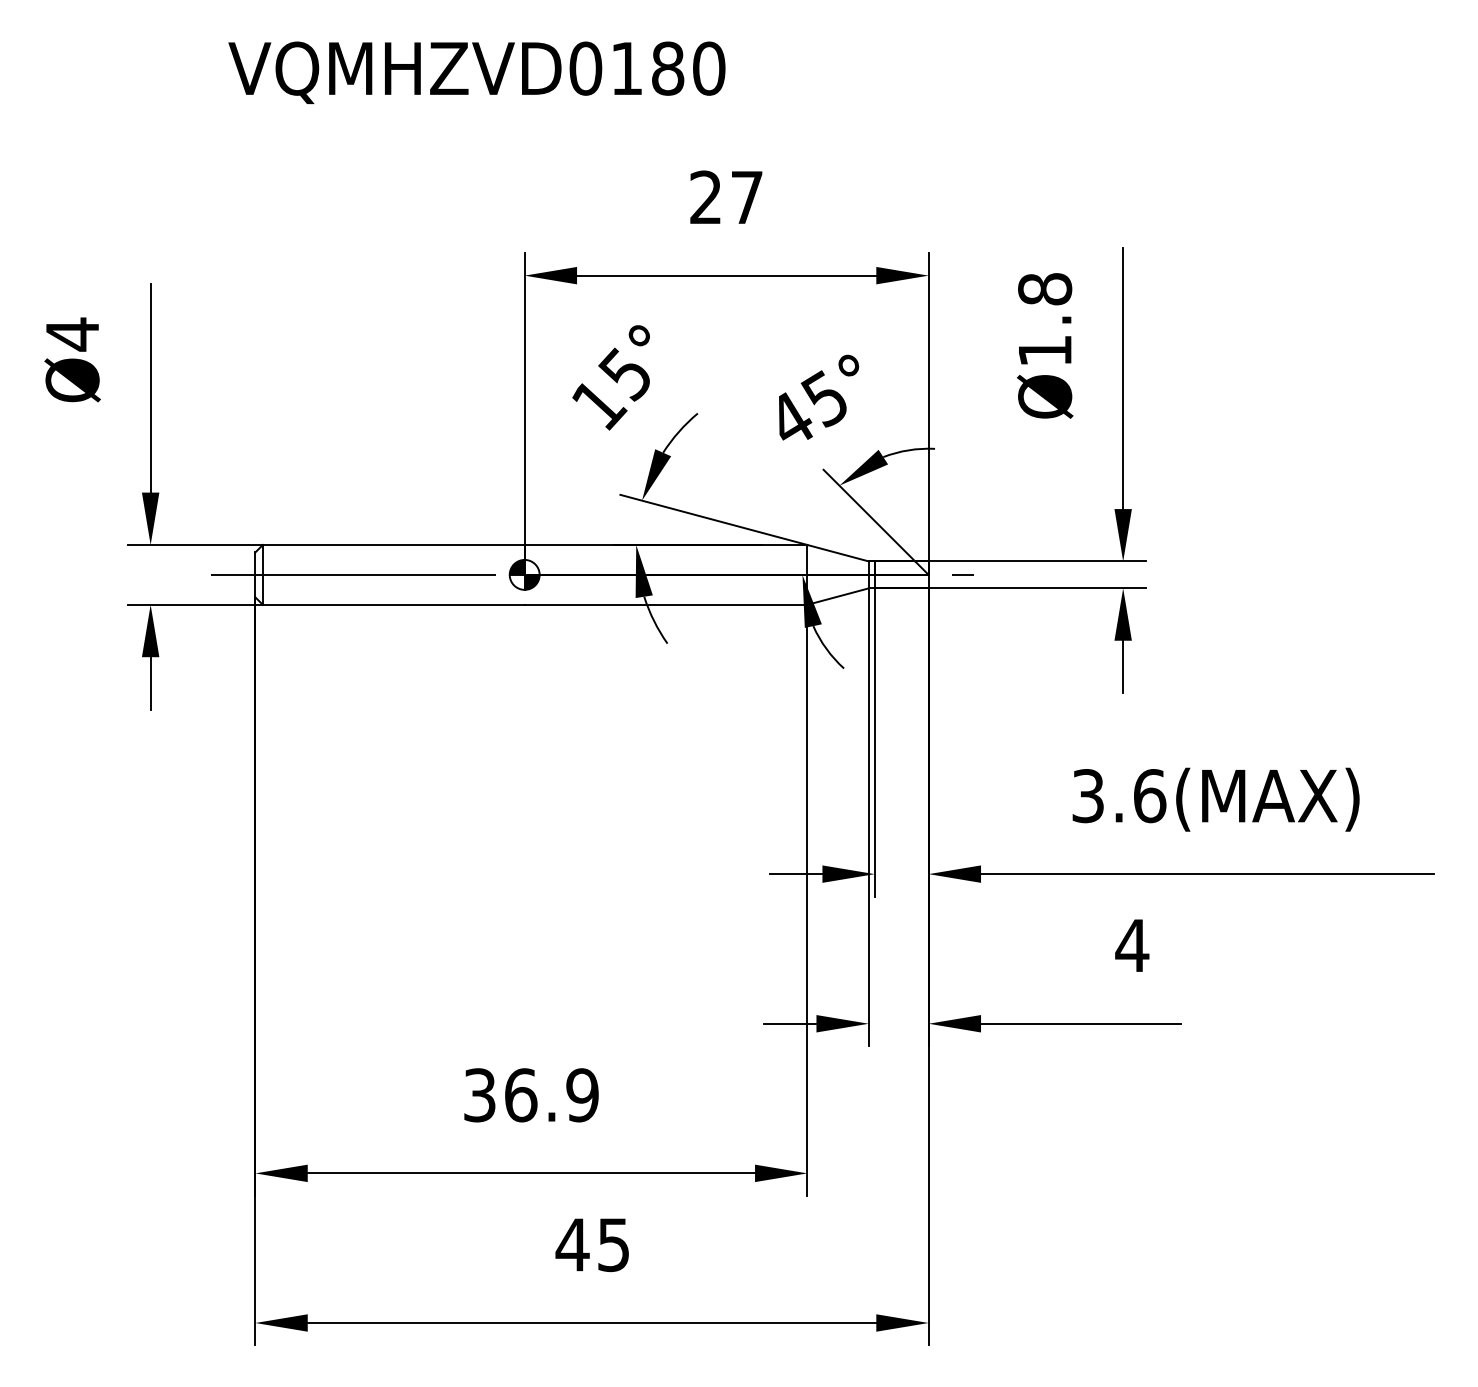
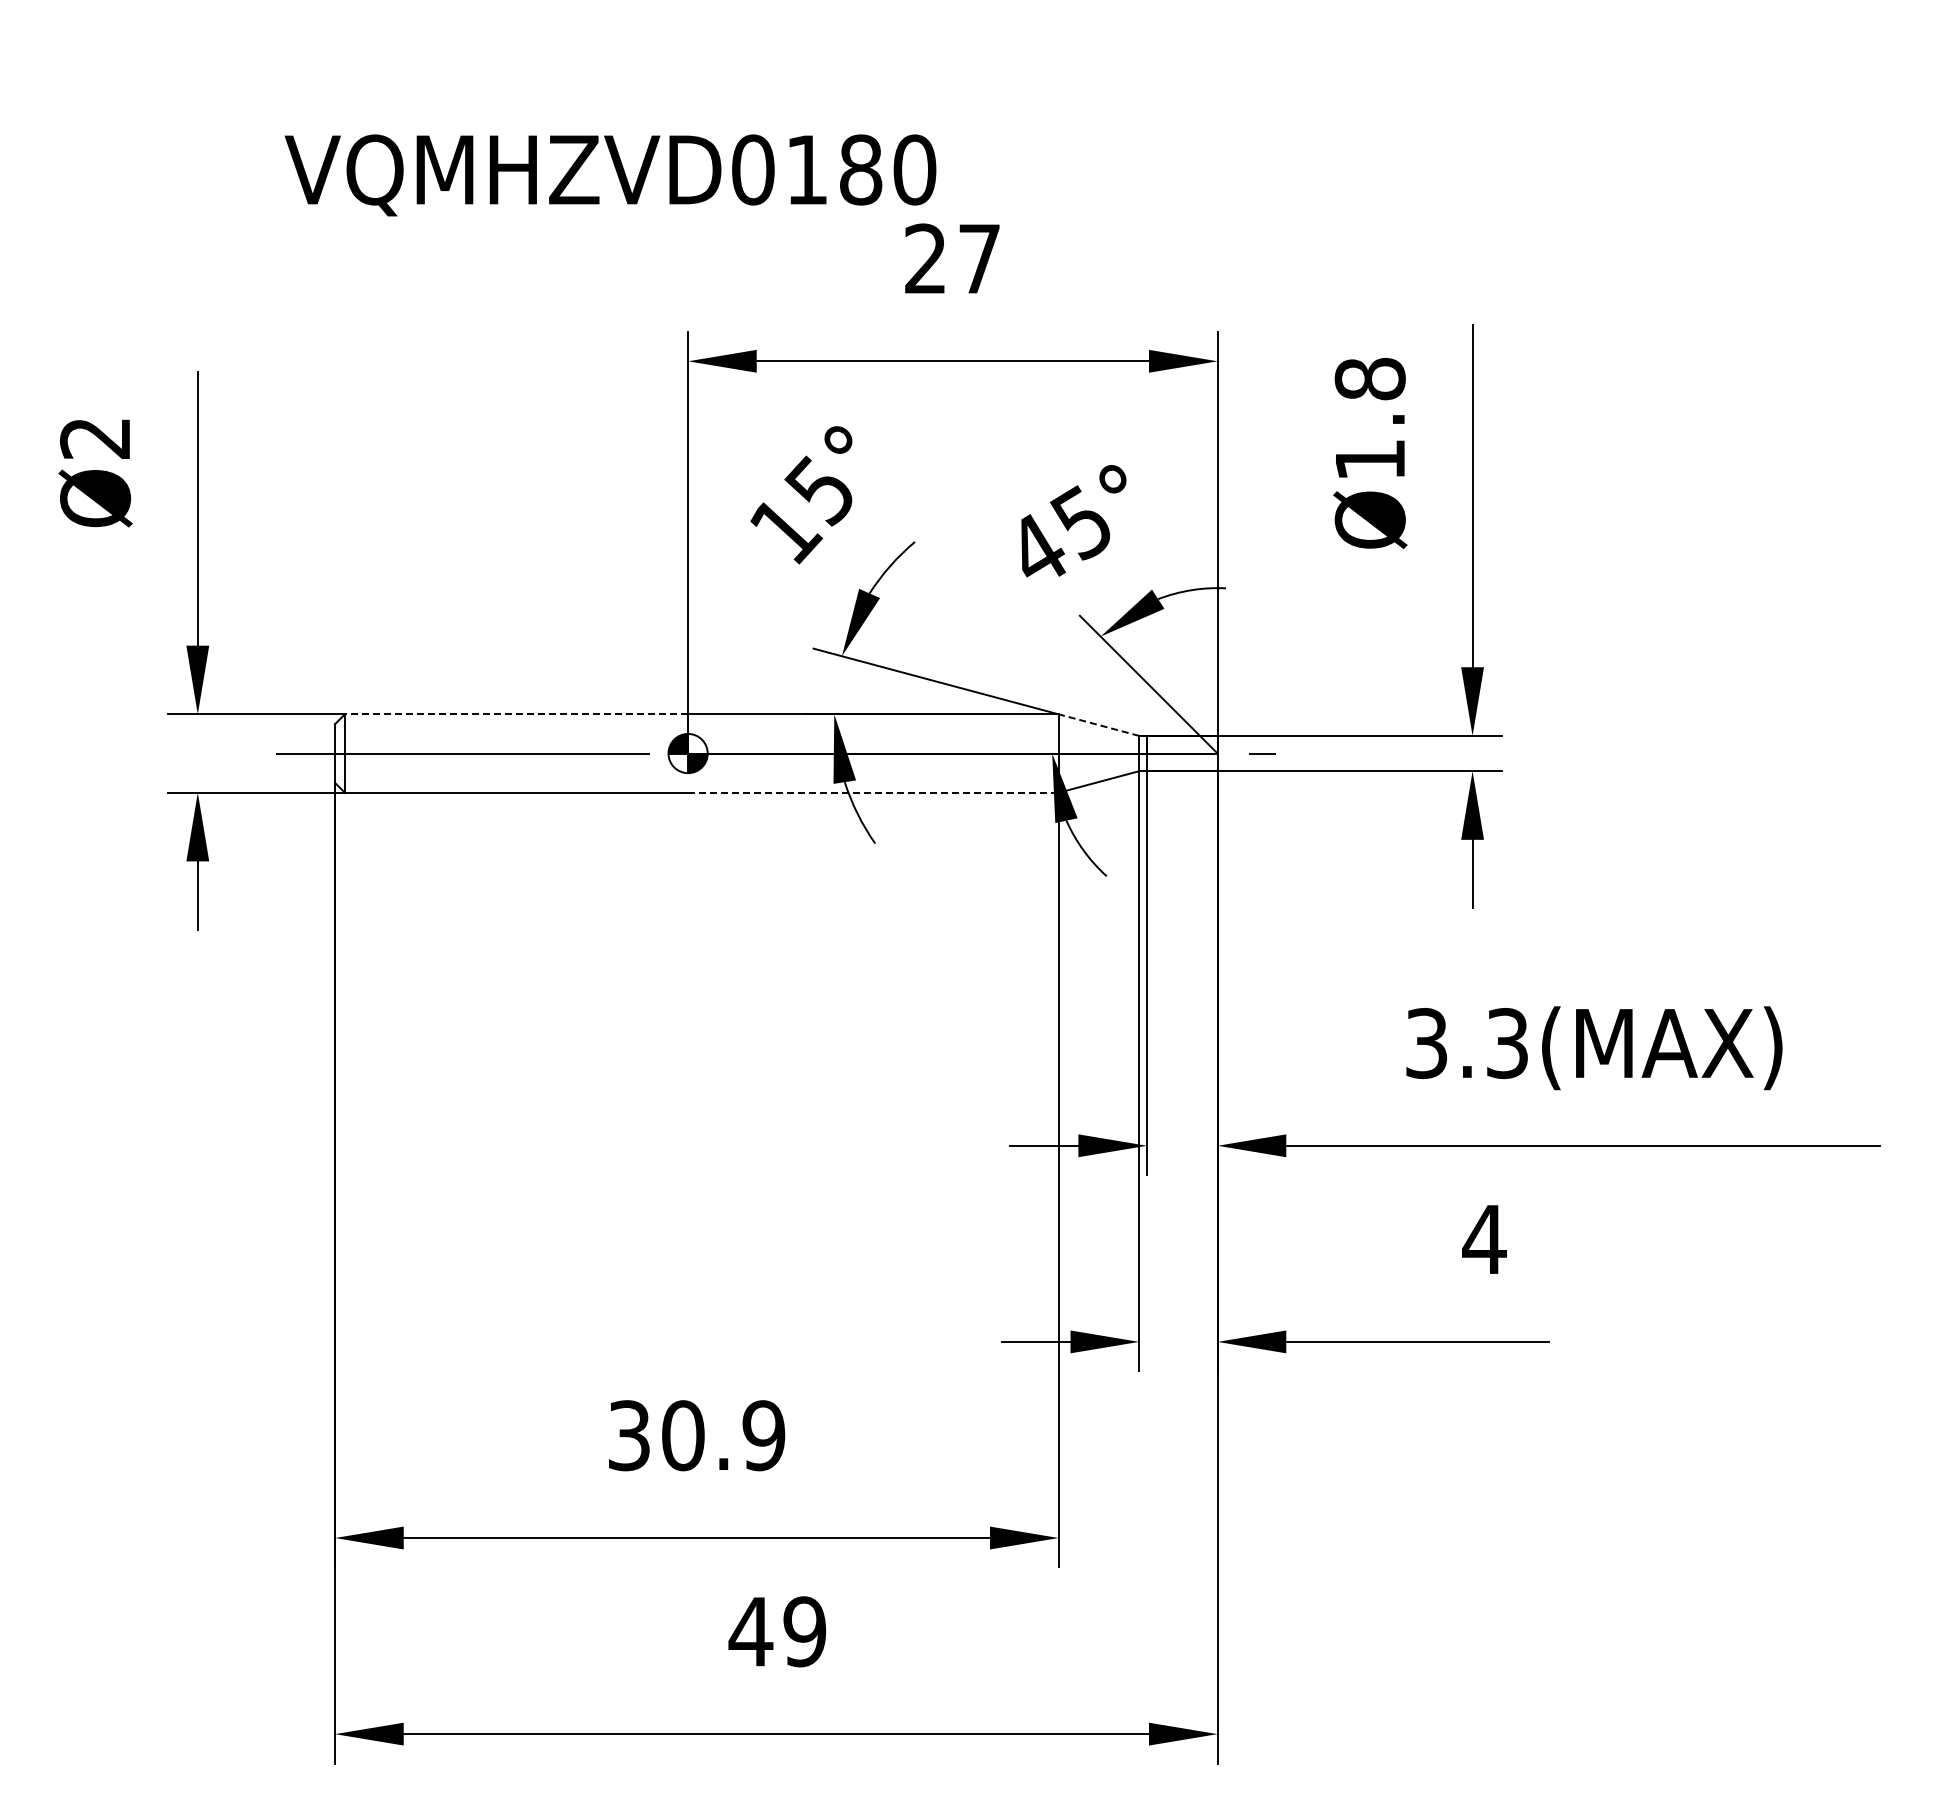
text: (476, 72) -> (610, 175), moved
text: (71, 334) -> (94, 438), Ø4 -> Ø2
line: (393, 545) -> (516, 714), solid -> dashed
line: (837, 553) -> (1098, 725), solid -> dashed
line: (666, 604) -> (873, 792), solid -> dashed
text: (1149, 796) -> (1507, 1043), 3.6(MAX) -> 3.3(MAX)
text: (521, 1095) -> (683, 1435), 36.9 -> 30.9
text: (613, 1244) -> (804, 1631), 45 -> 49

